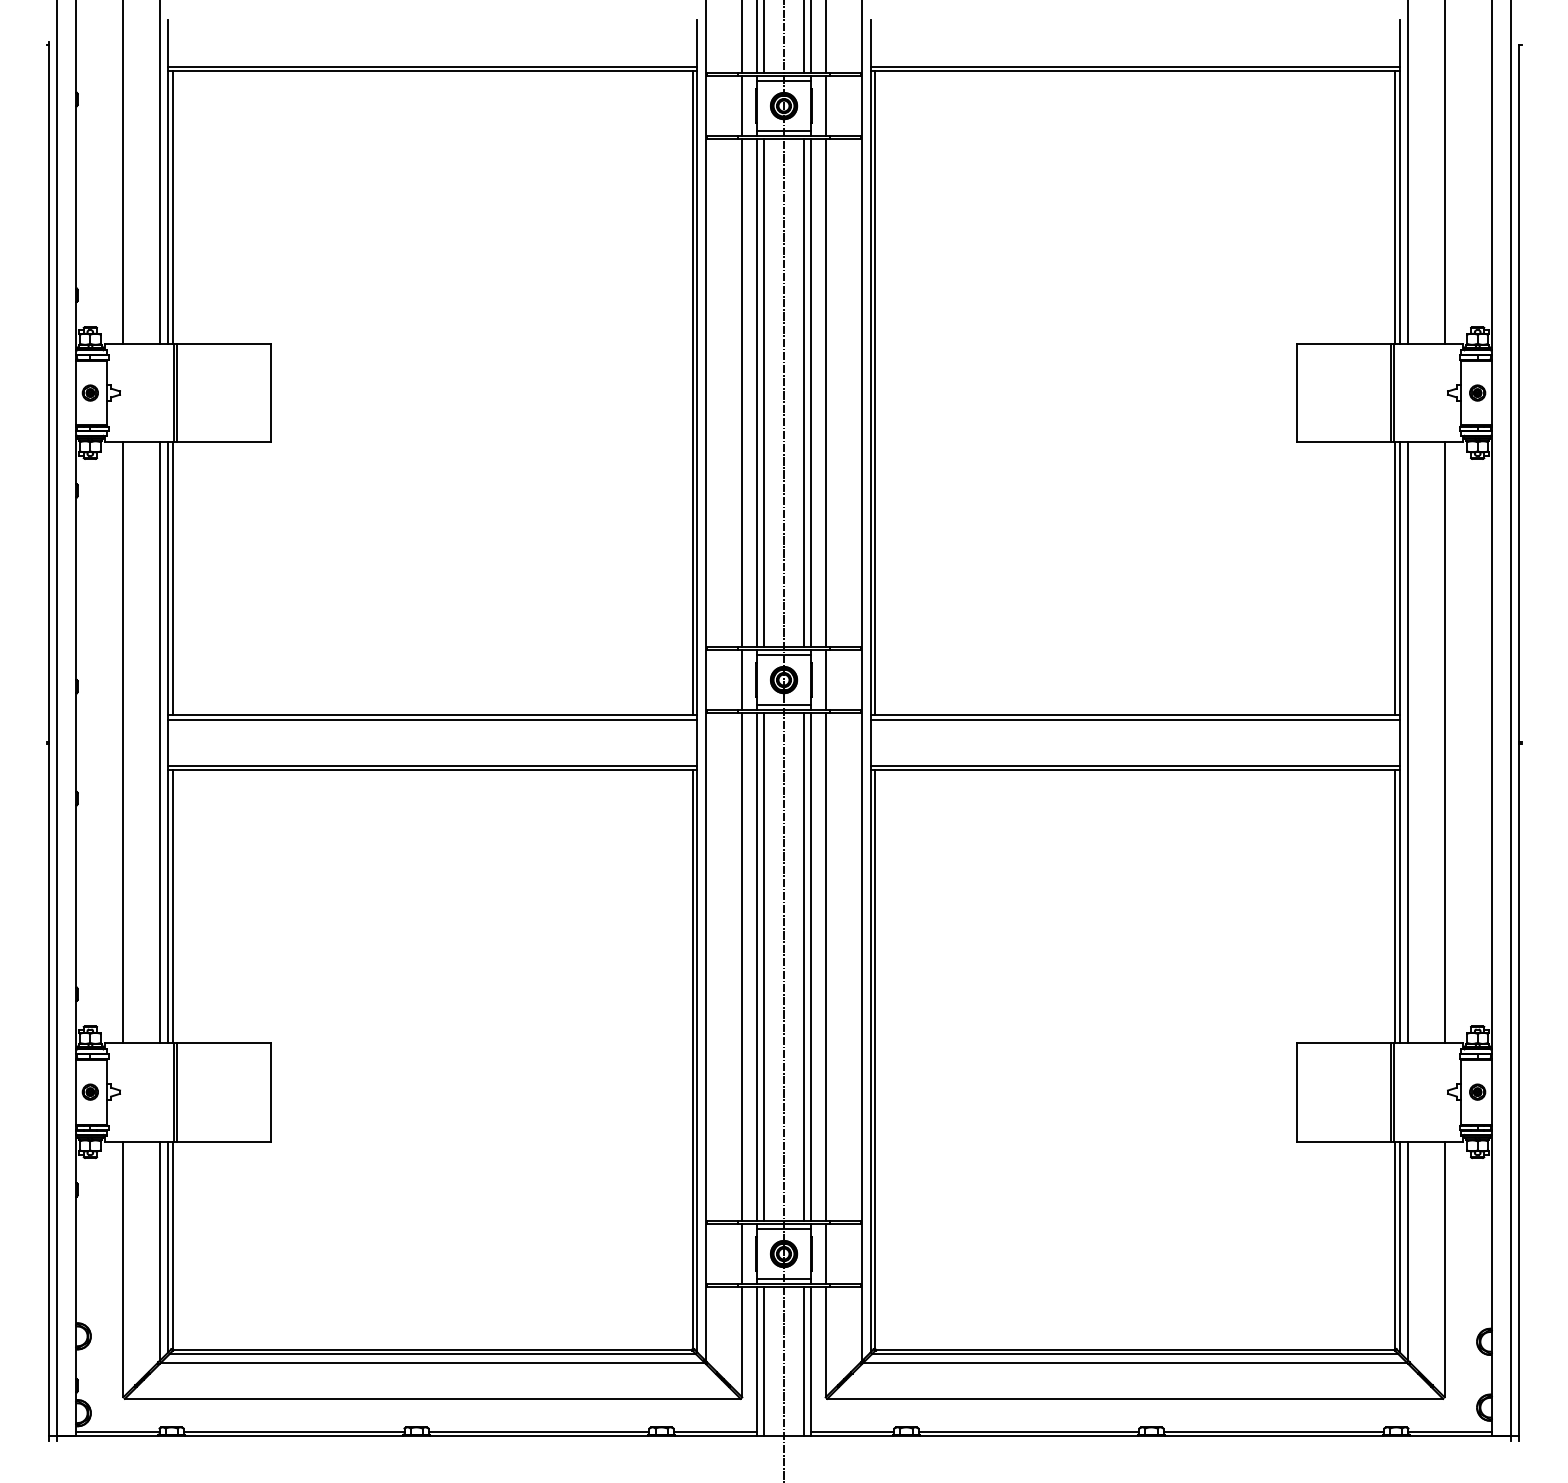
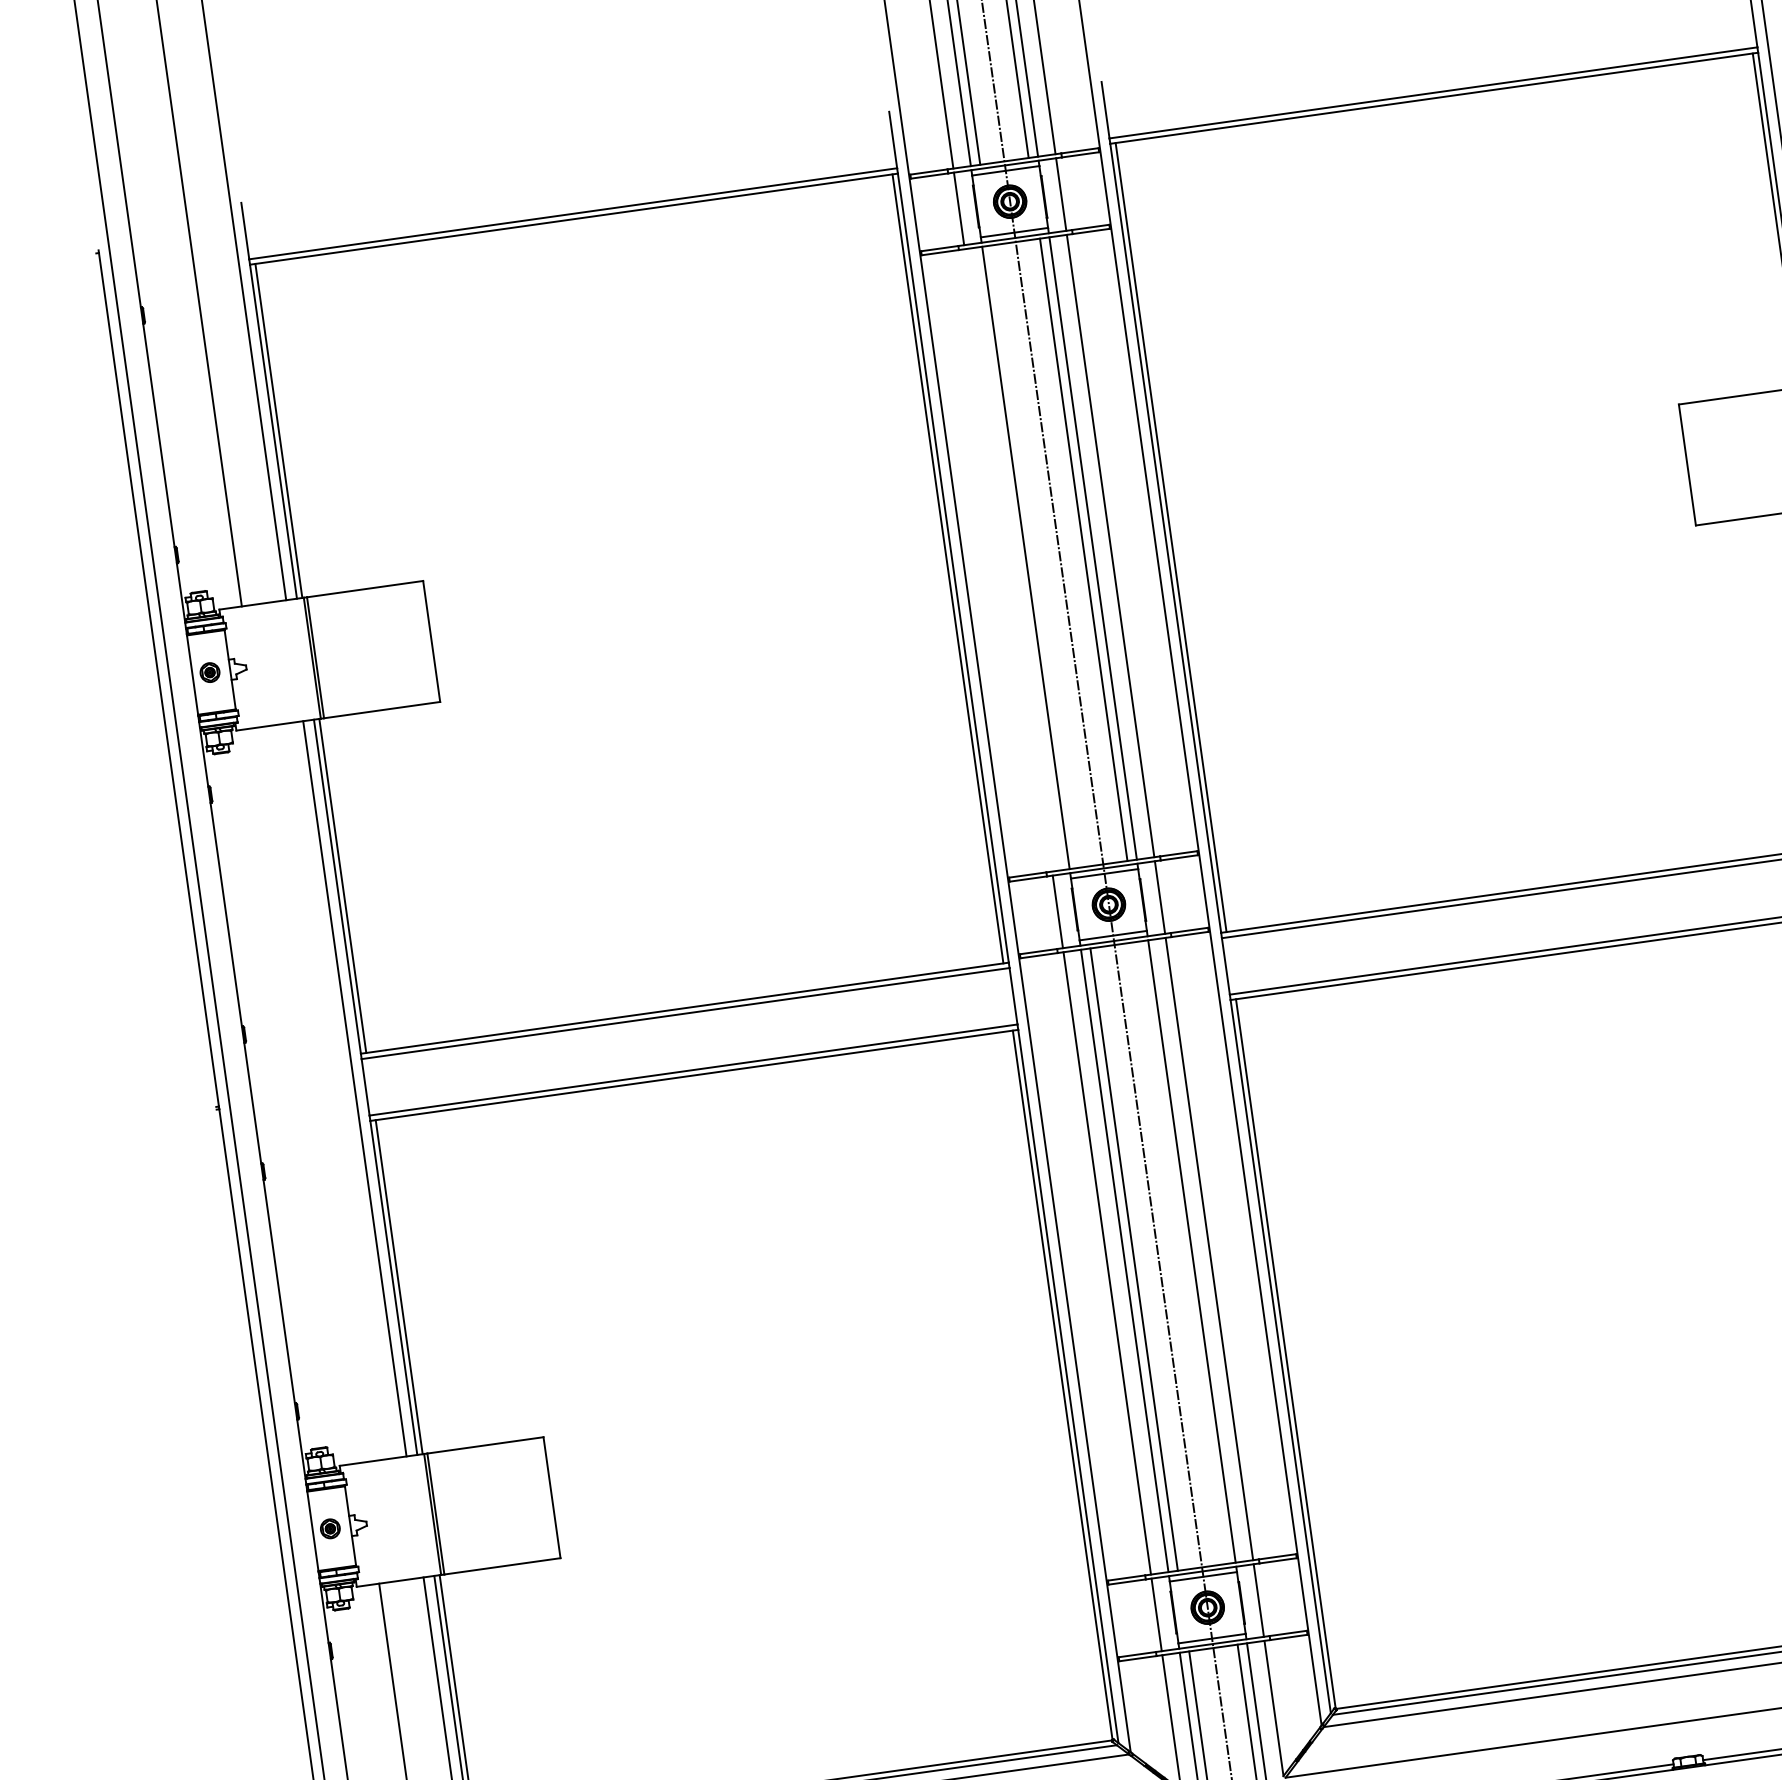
line: (742, 393) -> (1008, 560), removed
line: (764, 393) -> (1035, 557), removed
line: (123, 742) -> (310, 1094), removed
line: (803, 966) -> (1182, 1252), removed

